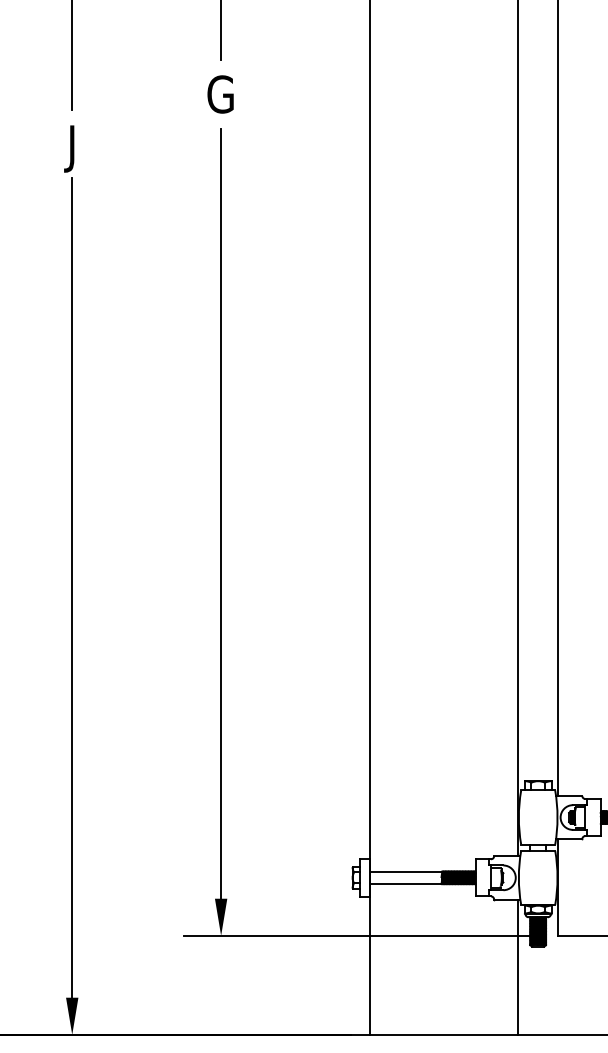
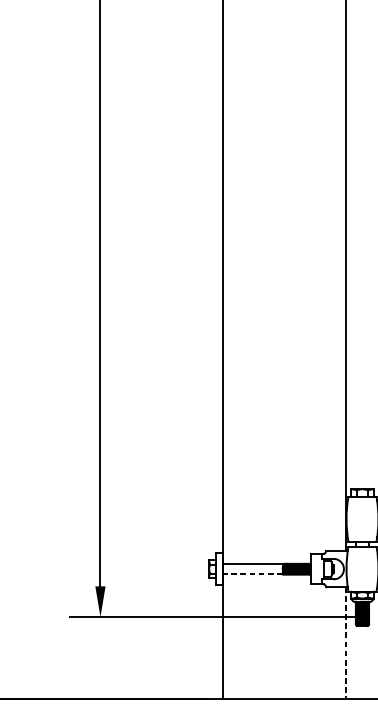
line: (405, 884) -> (252, 574), solid -> dashed
line: (518, 967) -> (346, 643), solid -> dashed

